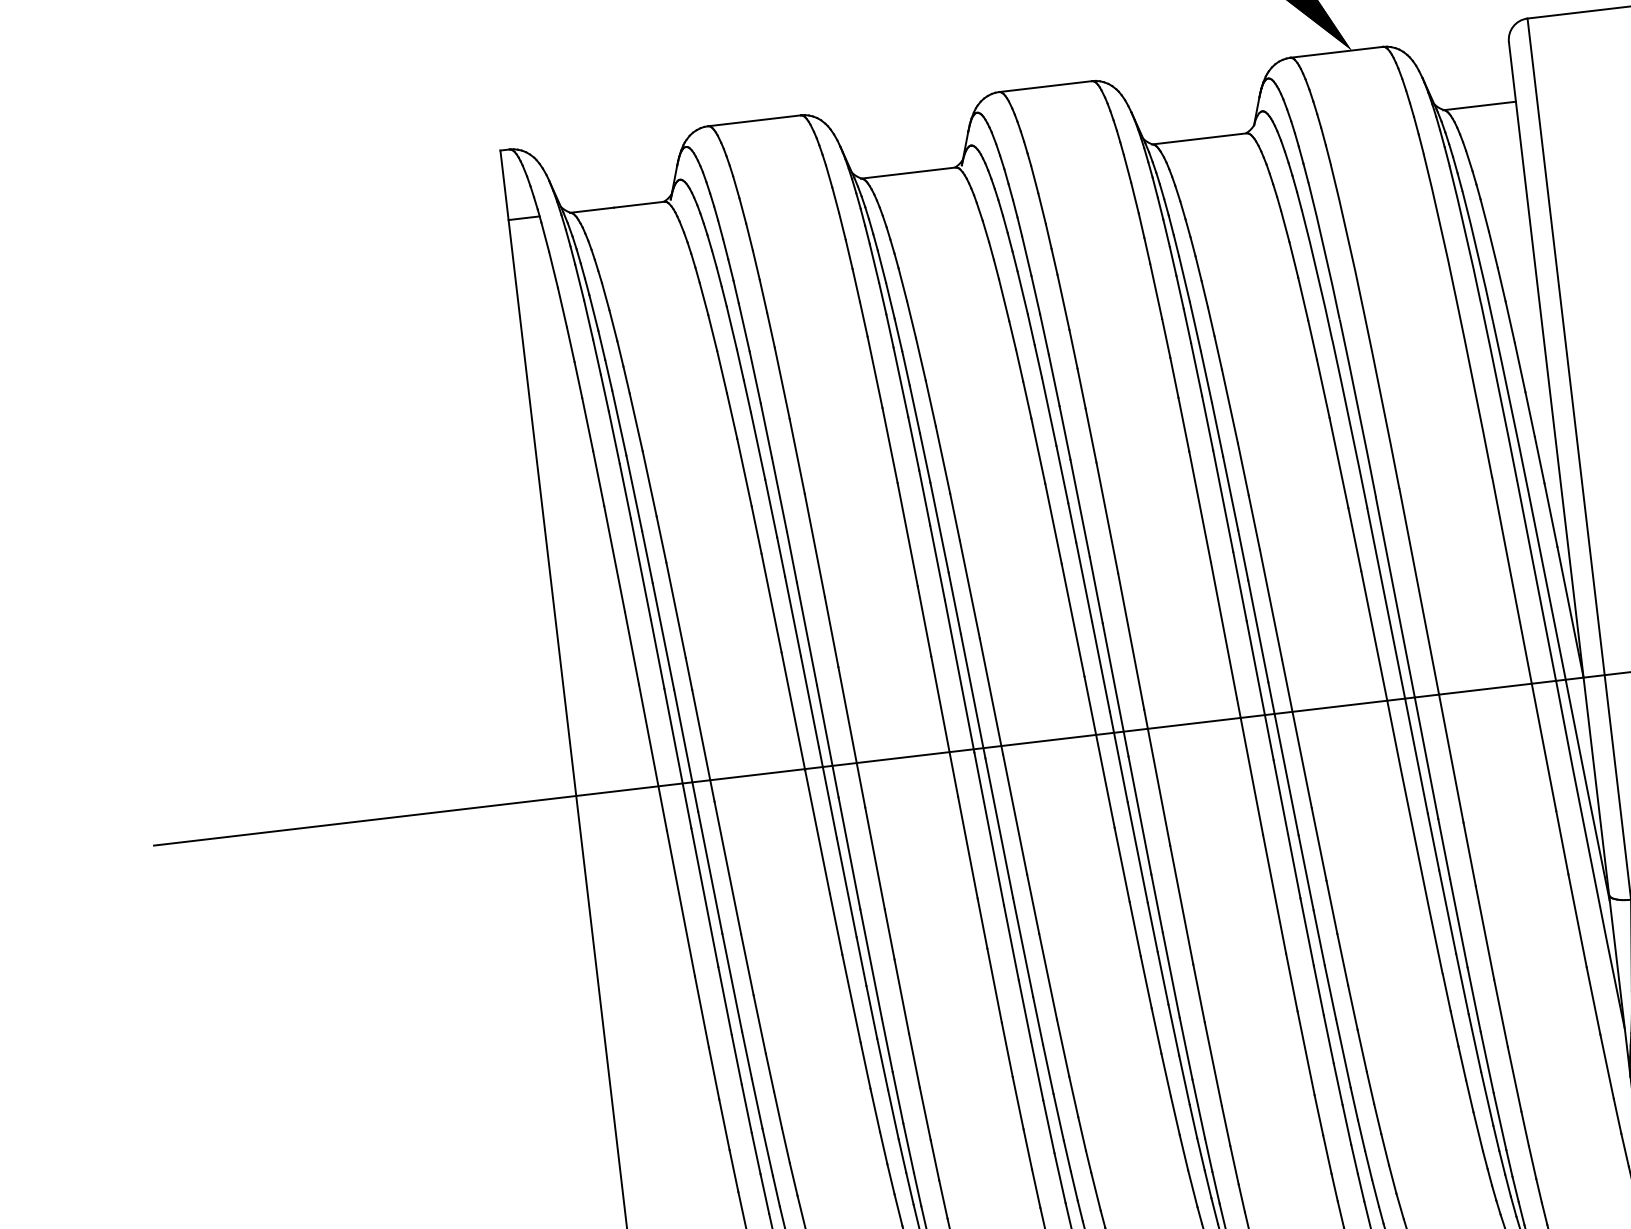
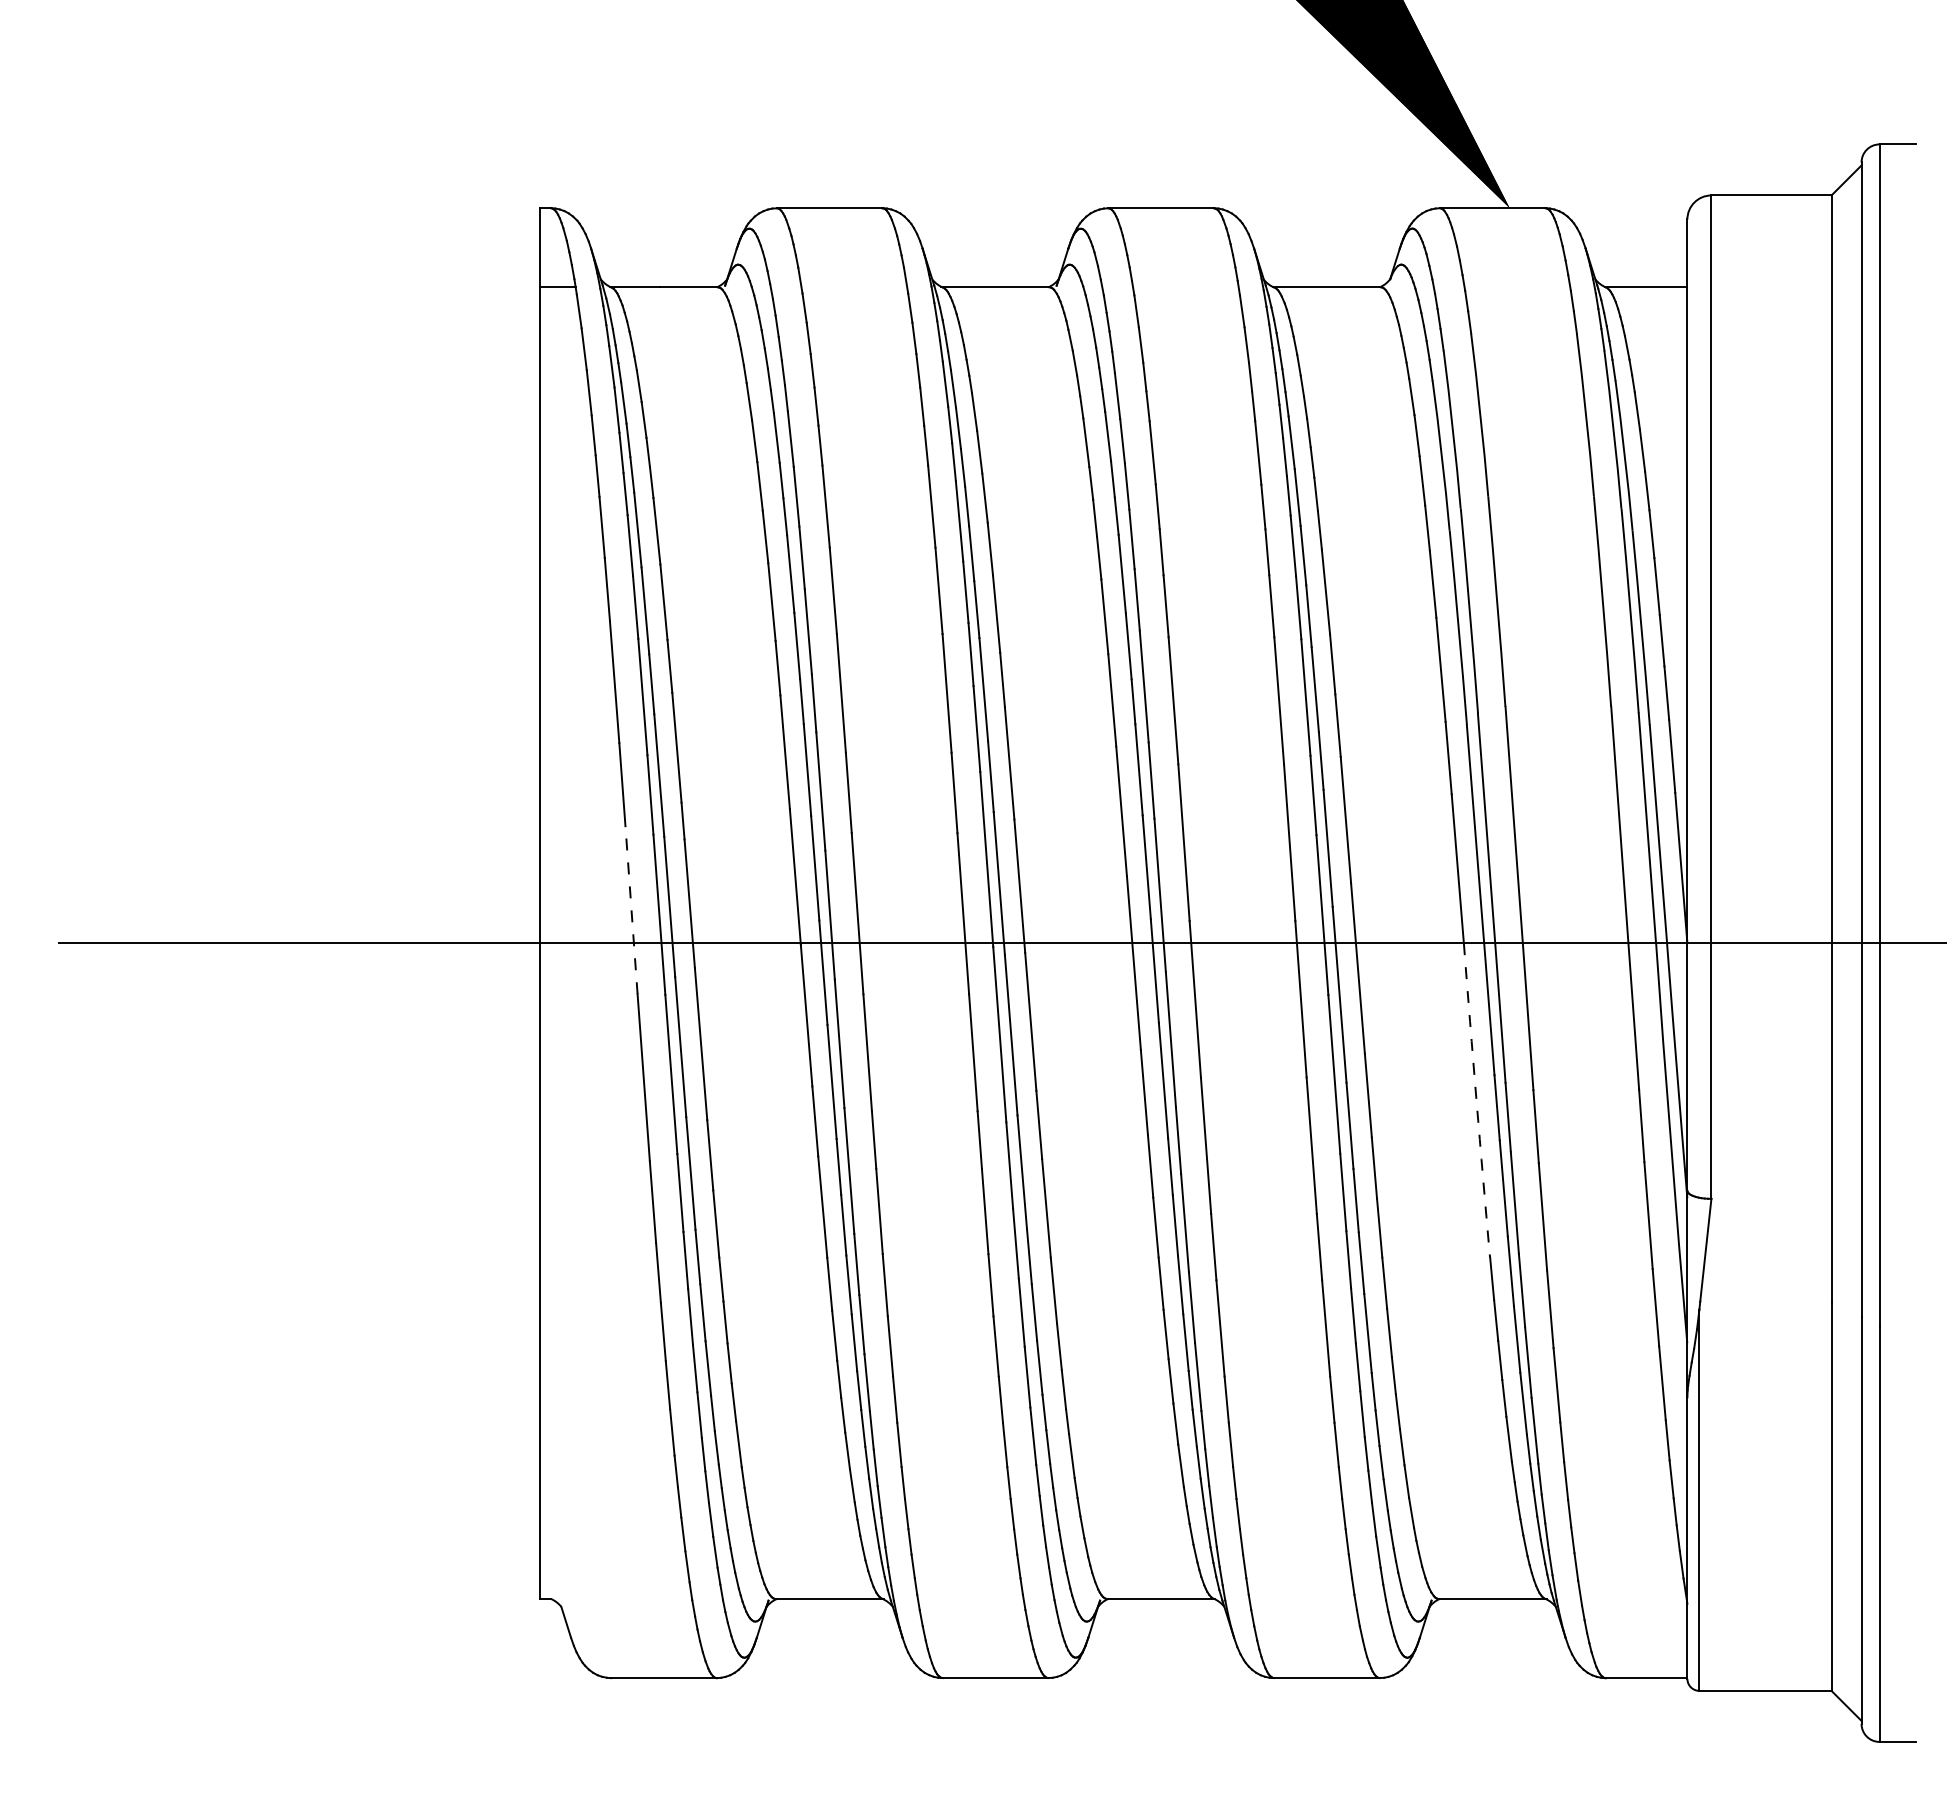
line: (652, 757) -> (631, 909), solid -> dashed
arc: (1414, 837) -> (1476, 1100), solid -> dashed

